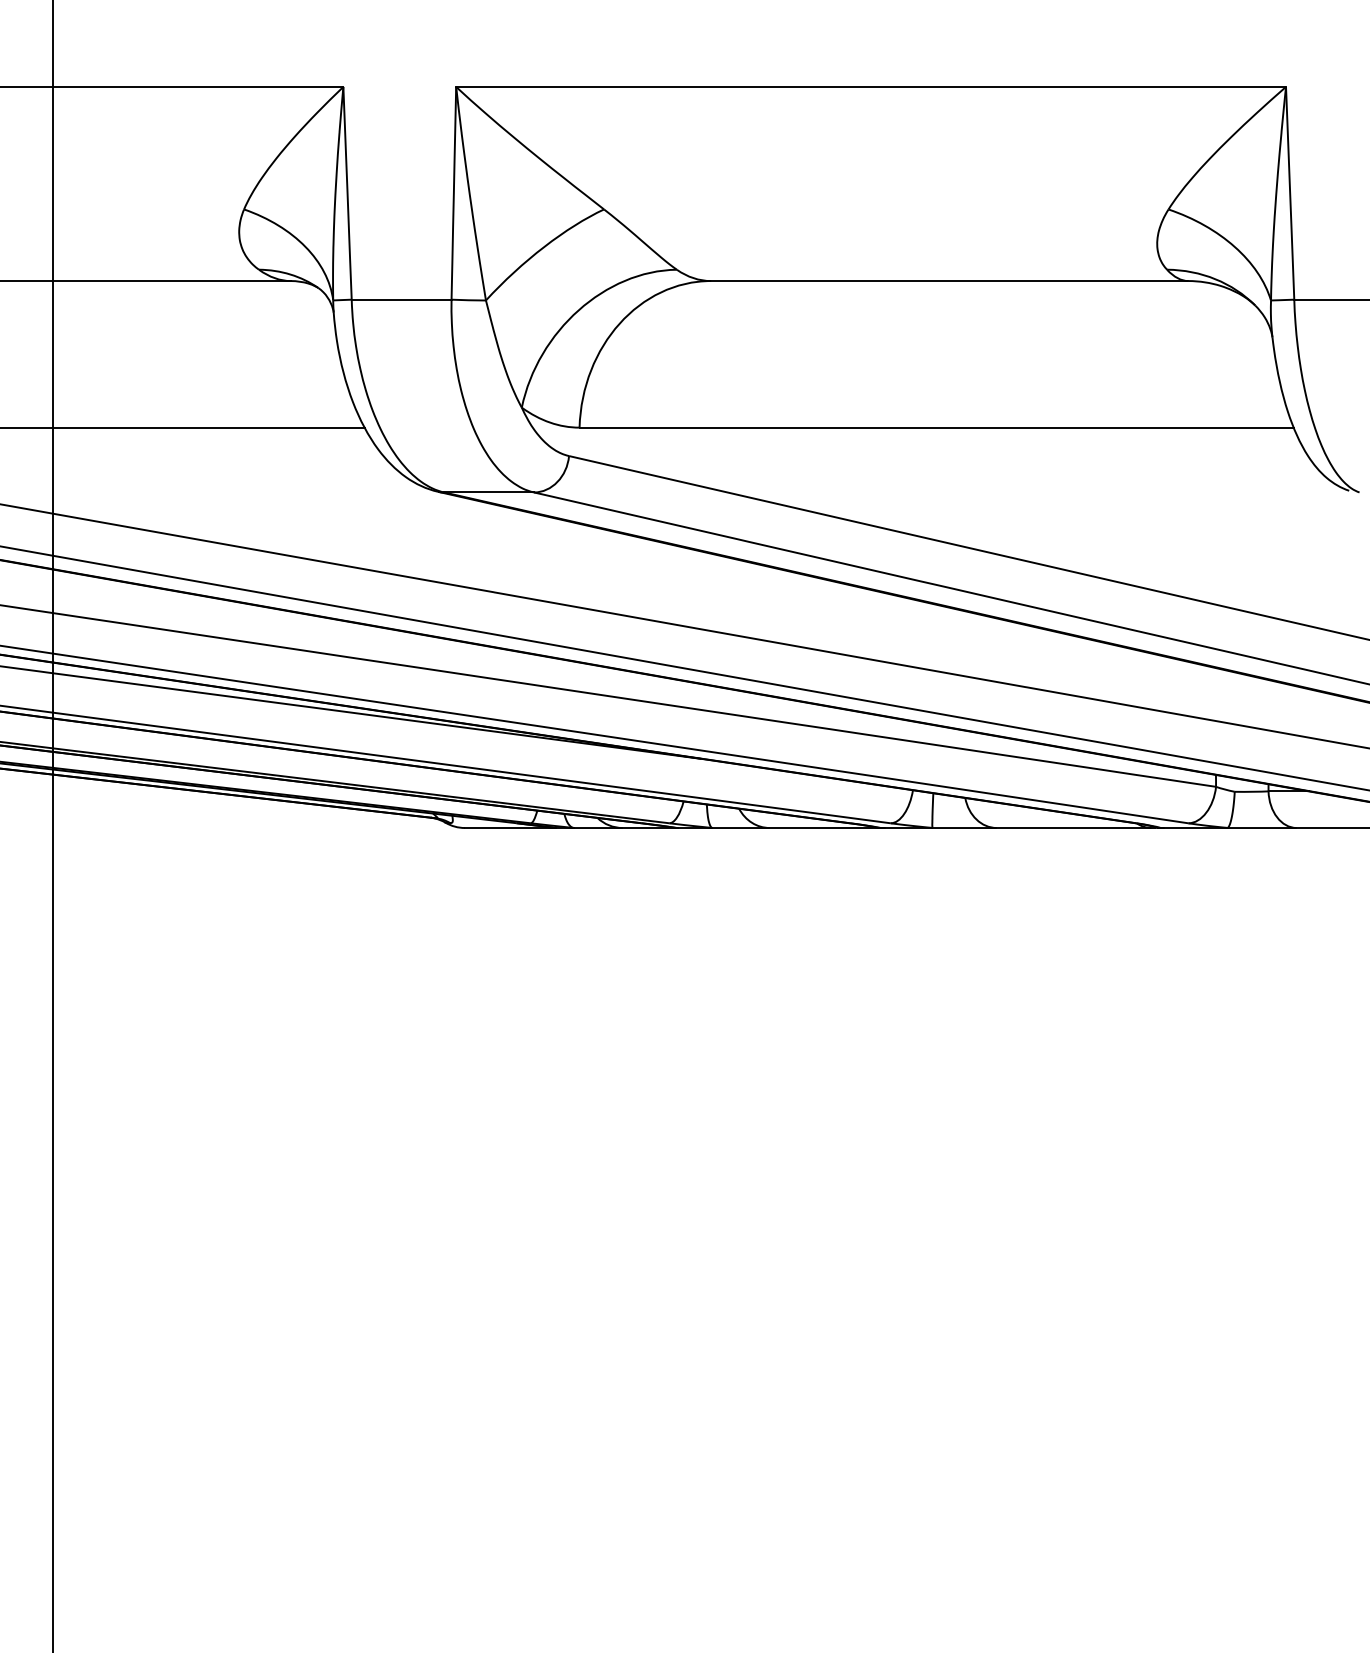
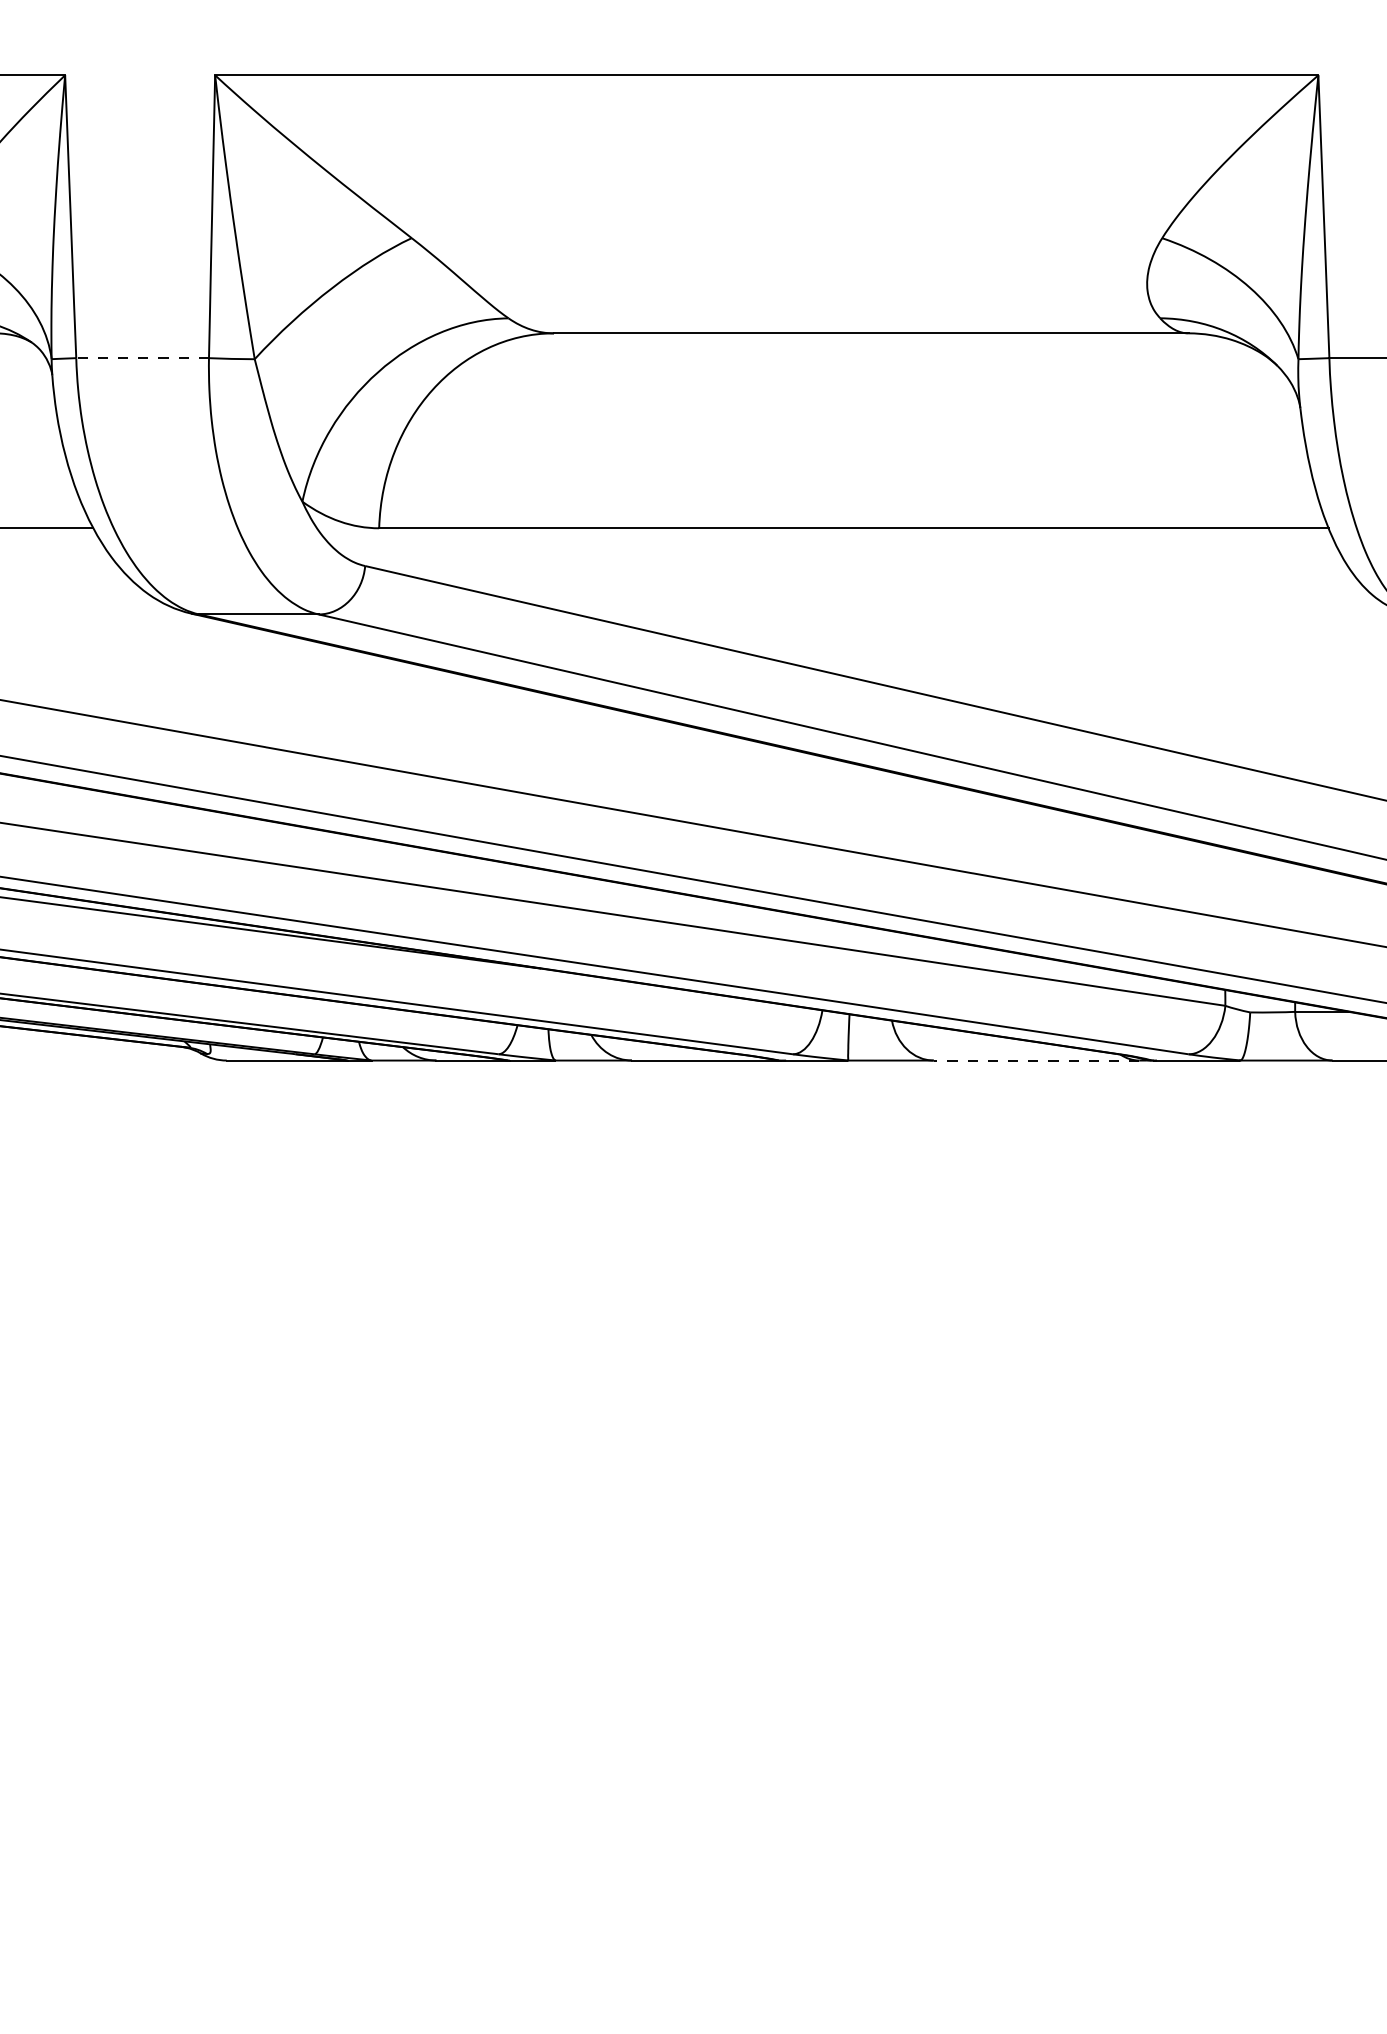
line: (401, 299) -> (142, 357), solid -> dashed
line: (1073, 828) -> (1035, 1061), solid -> dashed

